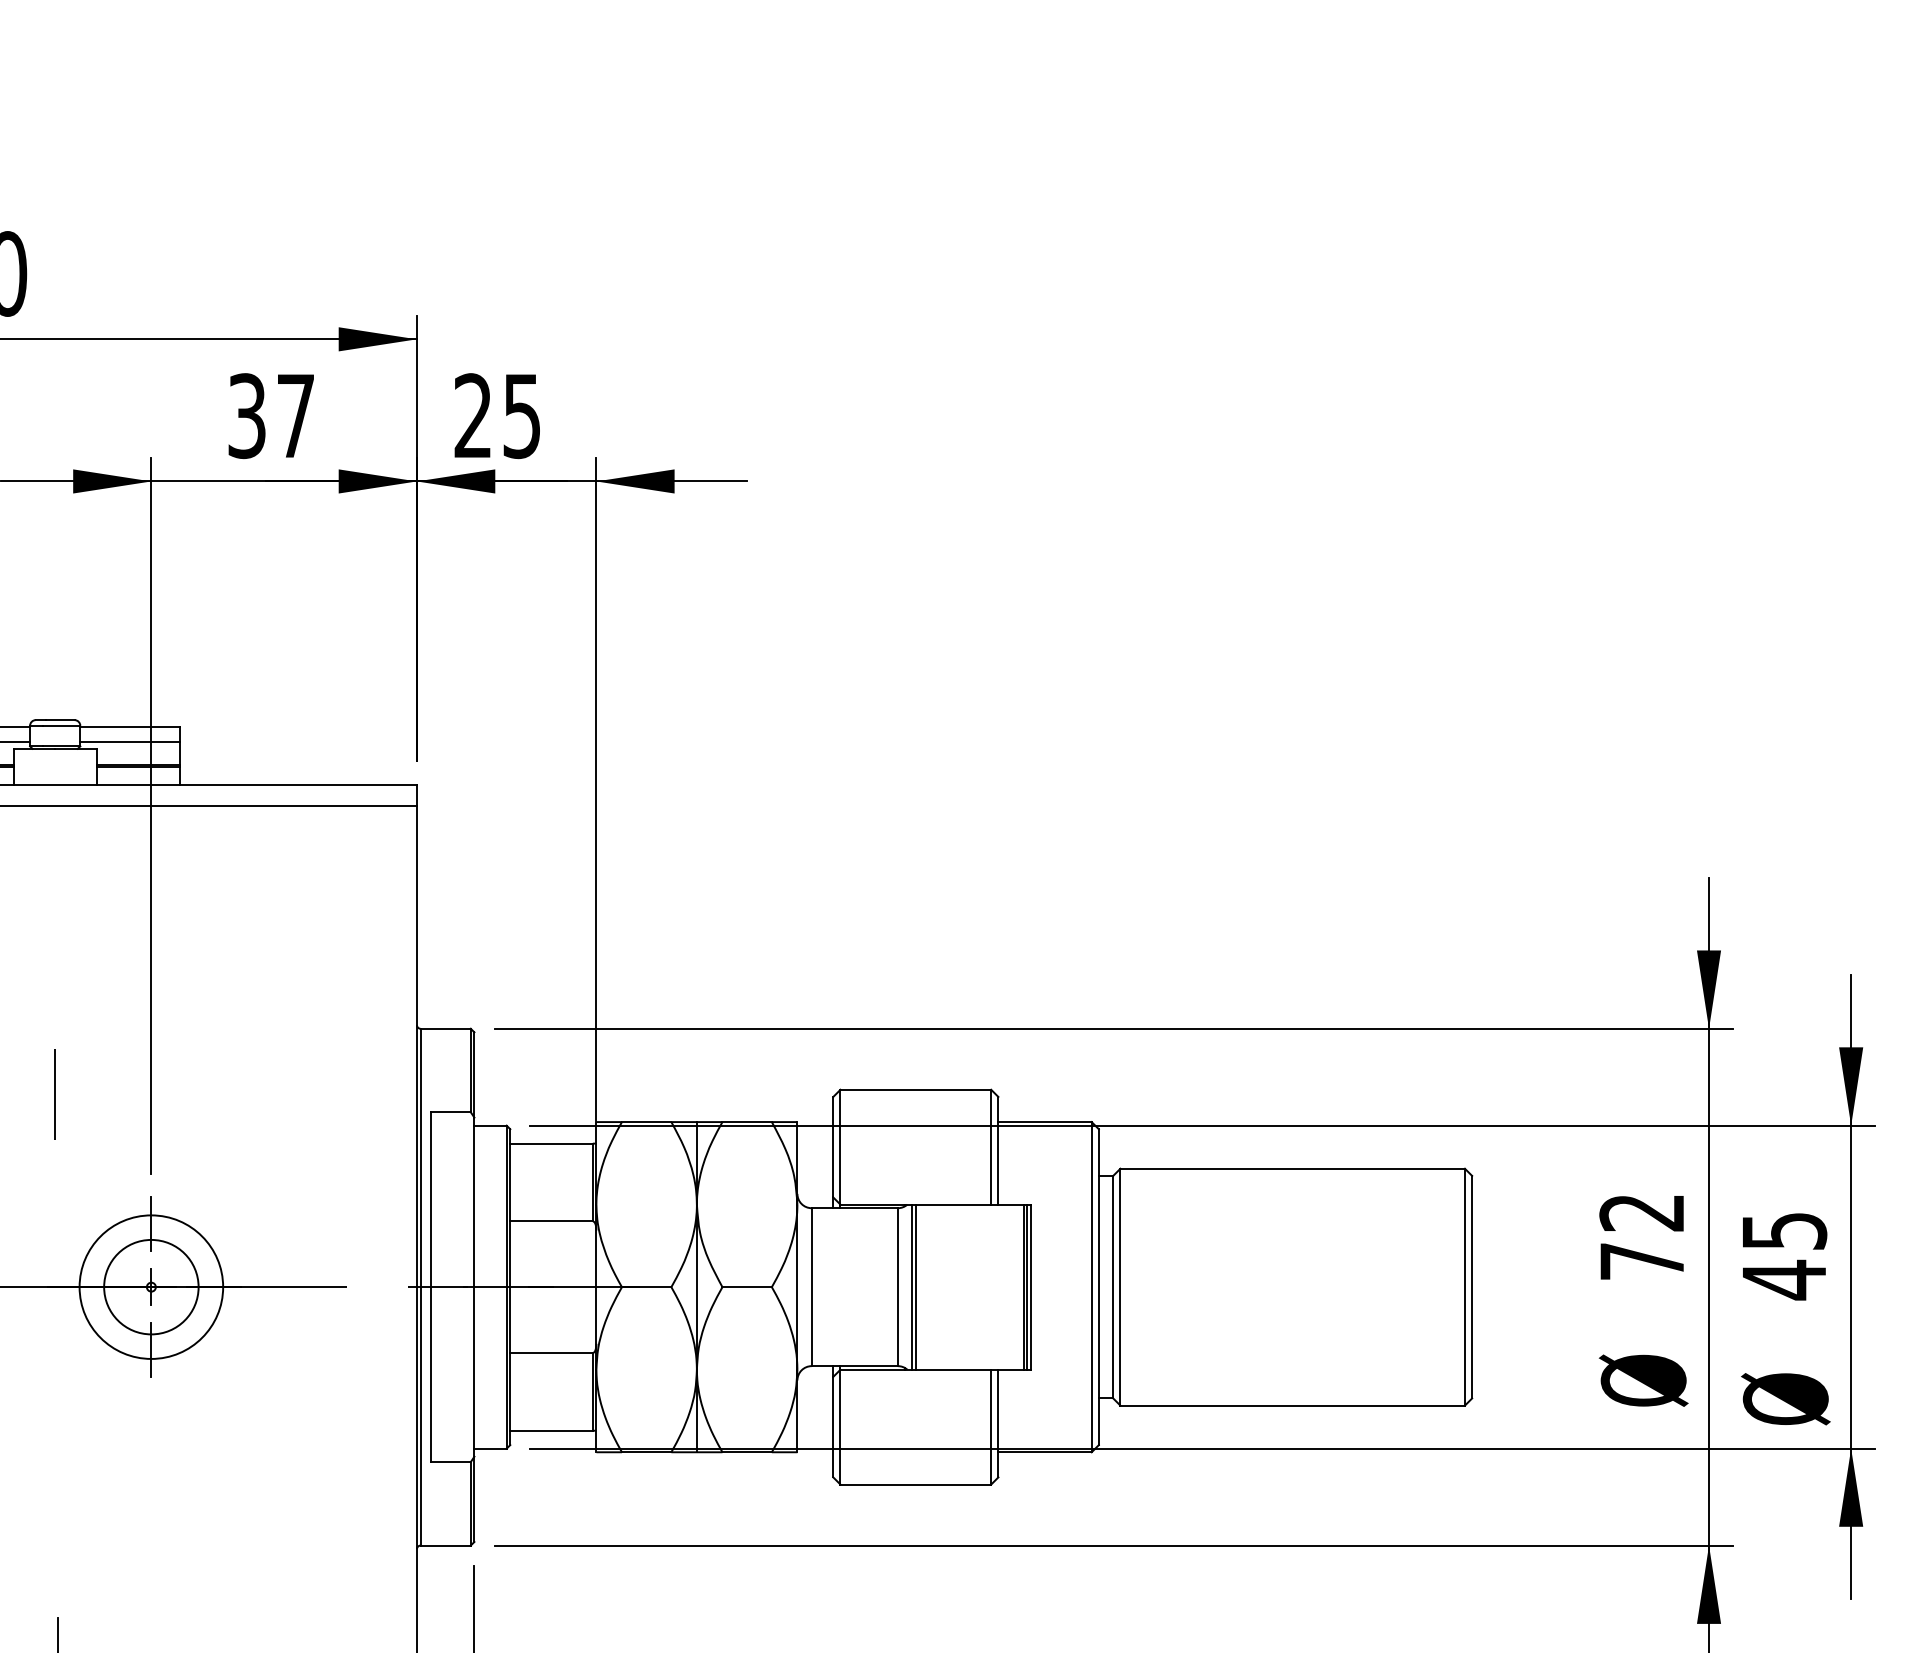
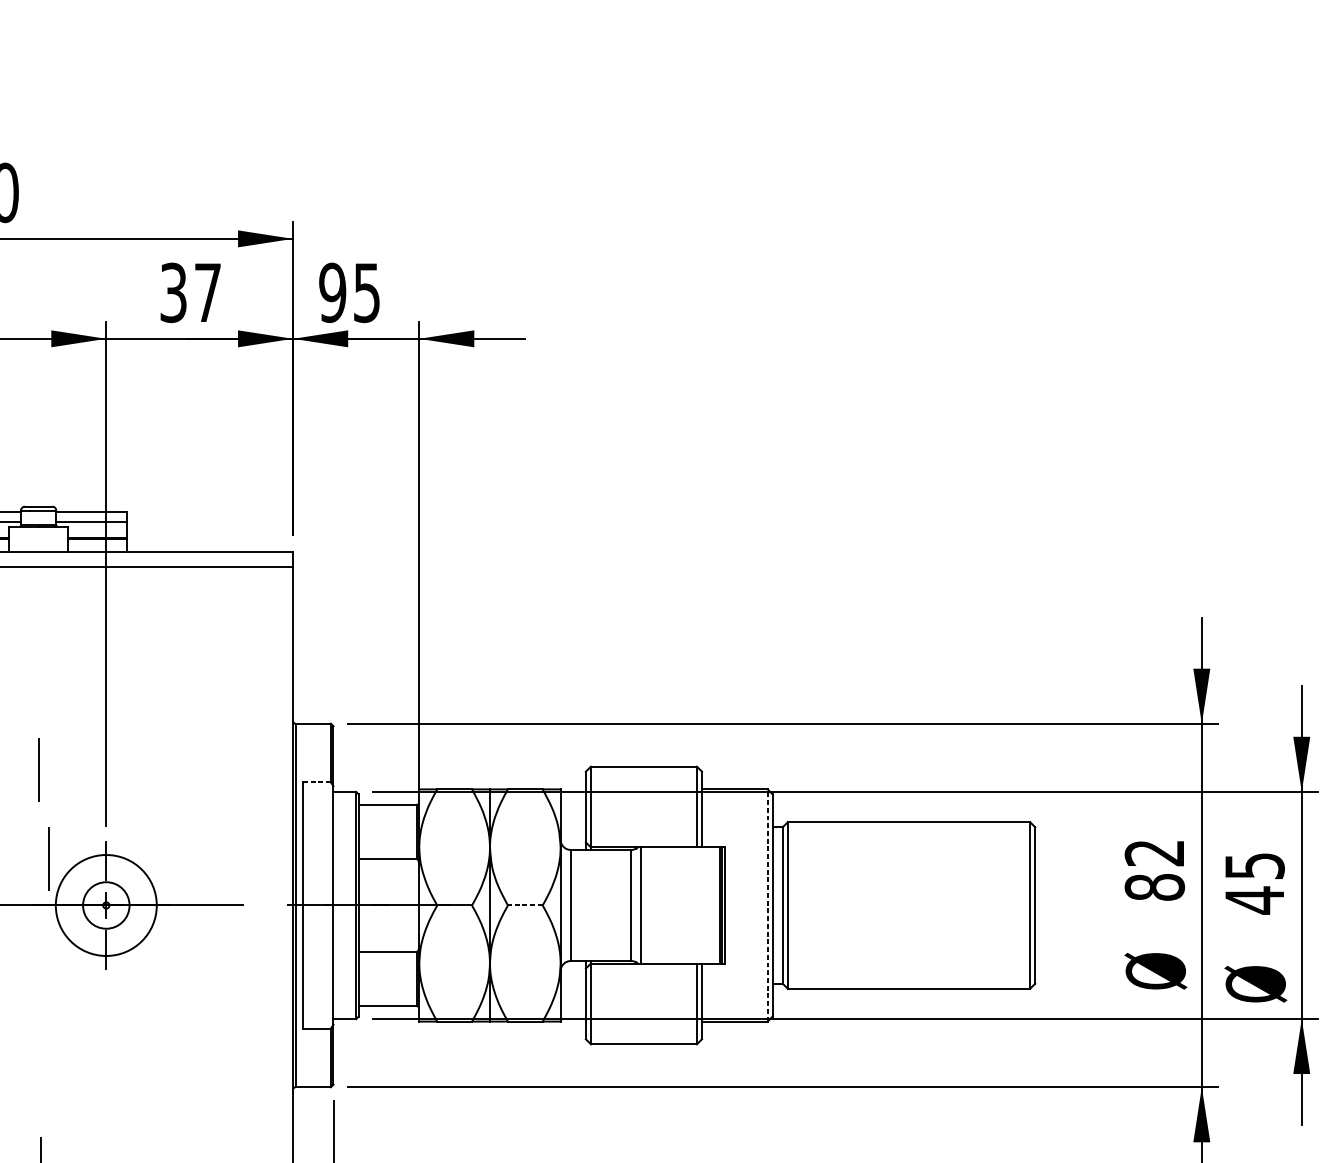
text: (473, 416) -> (332, 293), 25 -> 95
line: (451, 1112) -> (317, 782), solid -> dashed
line: (68, 1221) -> (48, 859), added
text: (1642, 1261) -> (1155, 887), 72 -> 82
circle: (151, 1286) -> (106, 905), size x0.7
line: (915, 1286) -> (643, 905), removed
line: (1091, 1286) -> (767, 905), solid -> dashed
line: (747, 1287) -> (525, 905), solid -> dashed

